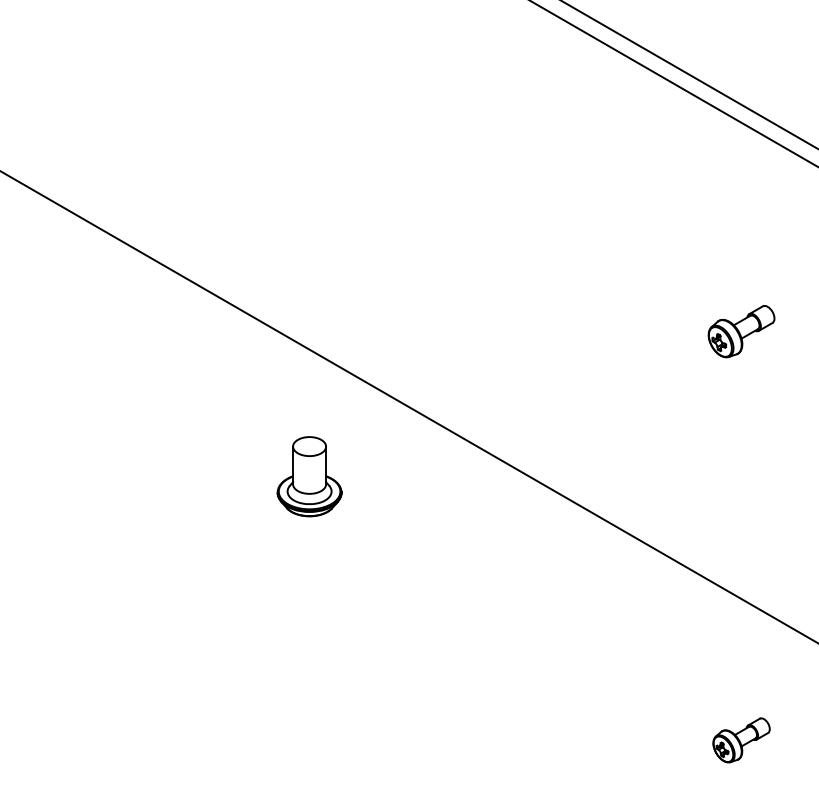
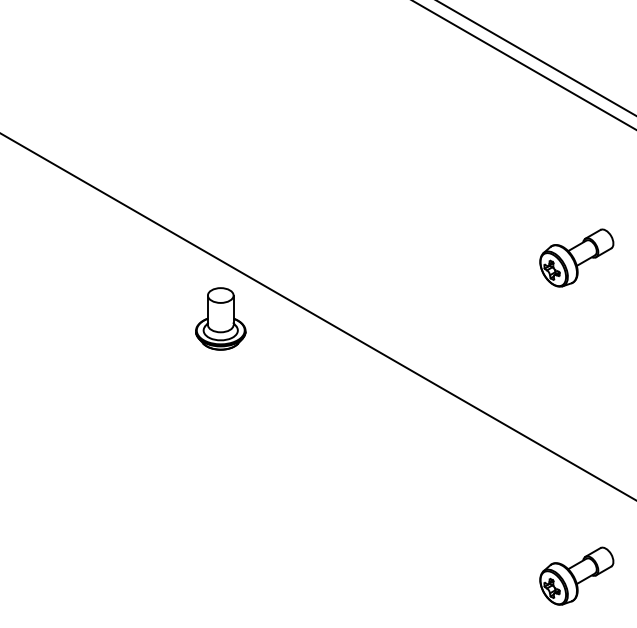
part: (741, 330) -> (576, 257), size x1.43
part: (309, 476) -> (220, 318), moved
part: (741, 739) -> (576, 575), size x1.67

